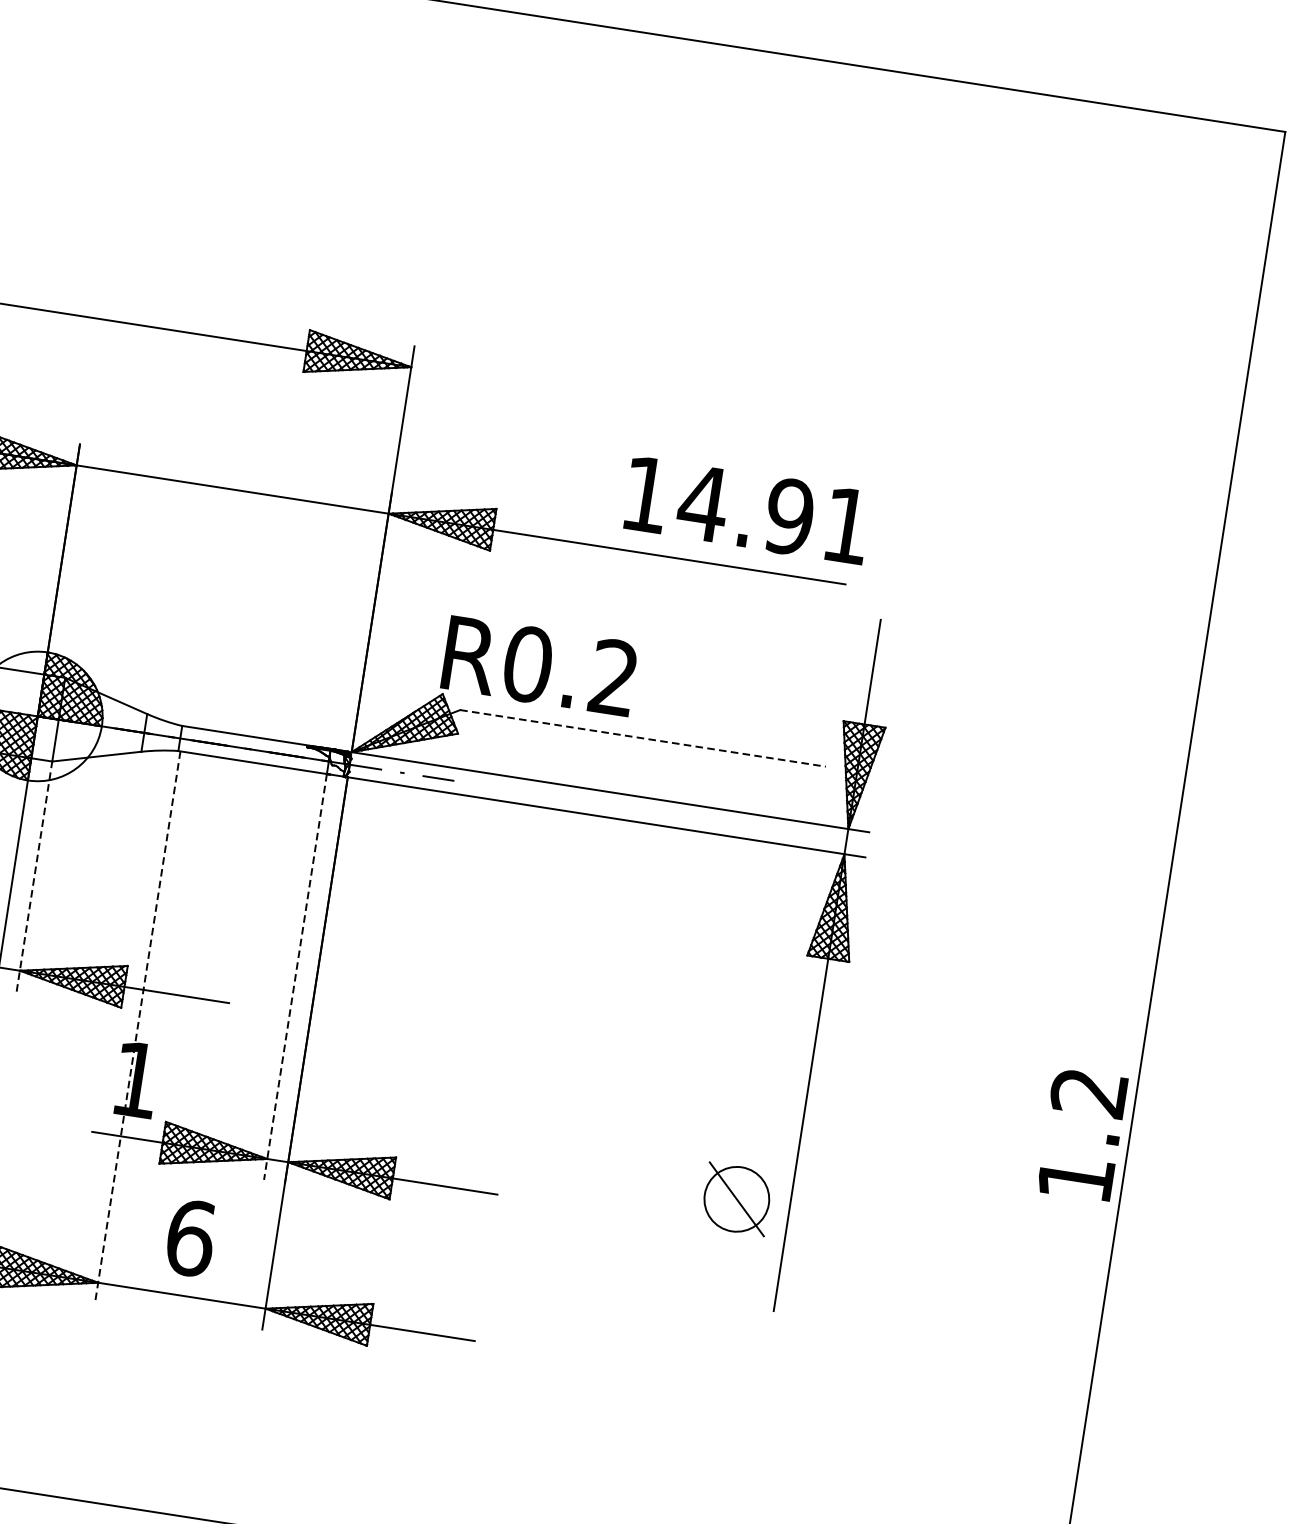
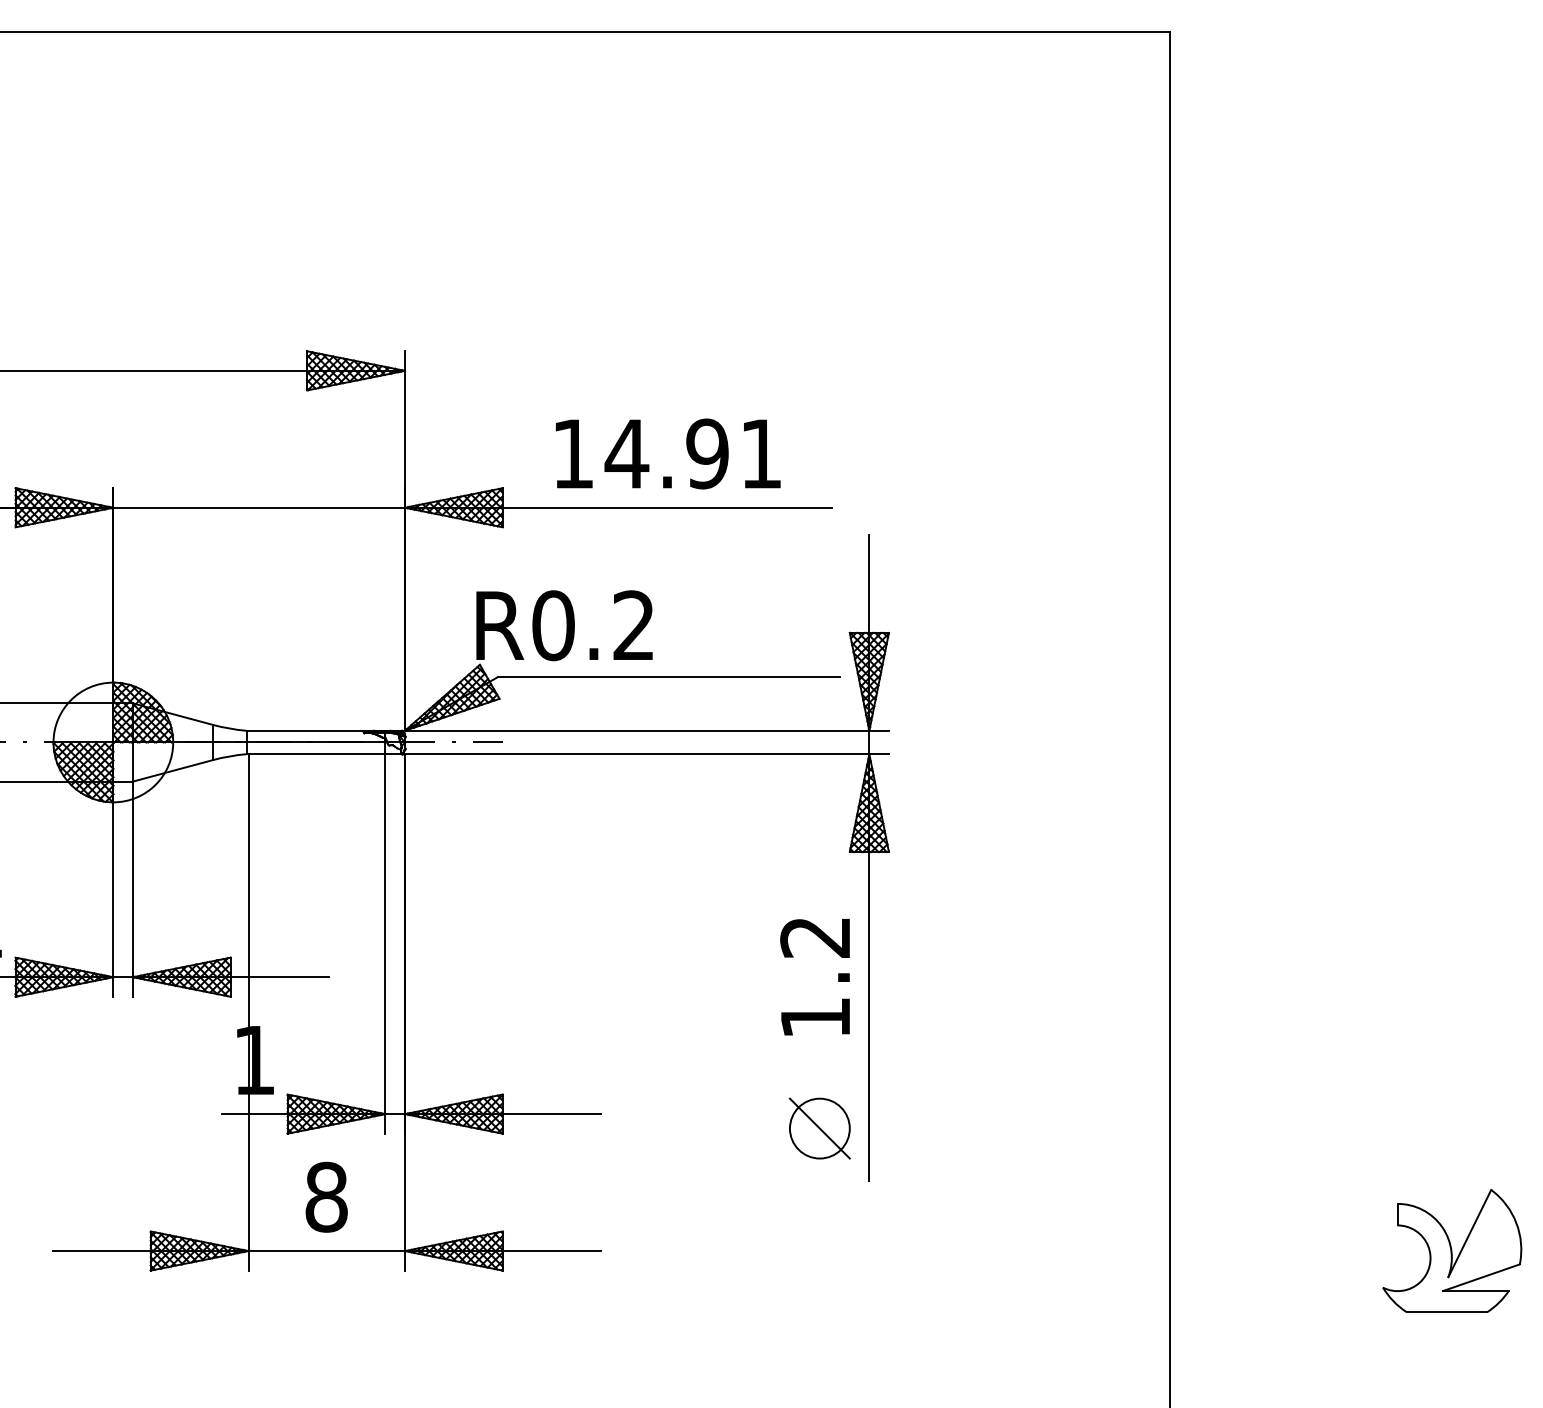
text: (747, 509) -> (668, 453), moved
line: (643, 737) -> (669, 676), dashed -> solid
line: (33, 876) -> (132, 889), dashed -> solid
line: (295, 976) -> (385, 943), dashed -> solid
line: (137, 1027) -> (248, 1012), dashed -> solid
text: (1081, 1135) -> (814, 977), moved
part: (736, 1199) -> (819, 1128), moved
text: (190, 1237) -> (326, 1196), 6 -> 8

